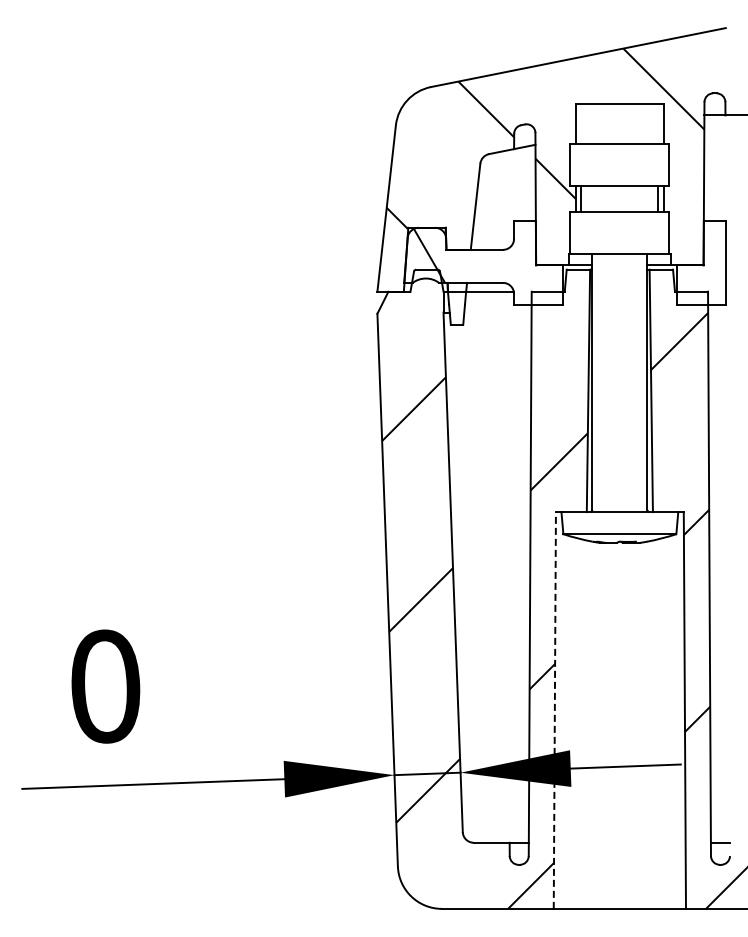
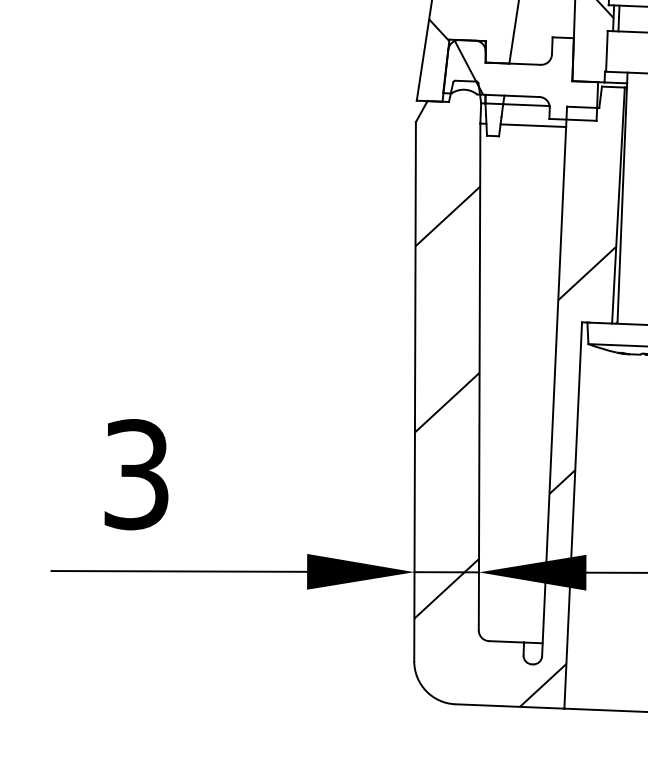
line: (497, 312) -> (532, 125), added
text: (105, 686) -> (136, 474), 0 -> 3
line: (554, 710) -> (572, 515), dashed -> solid

